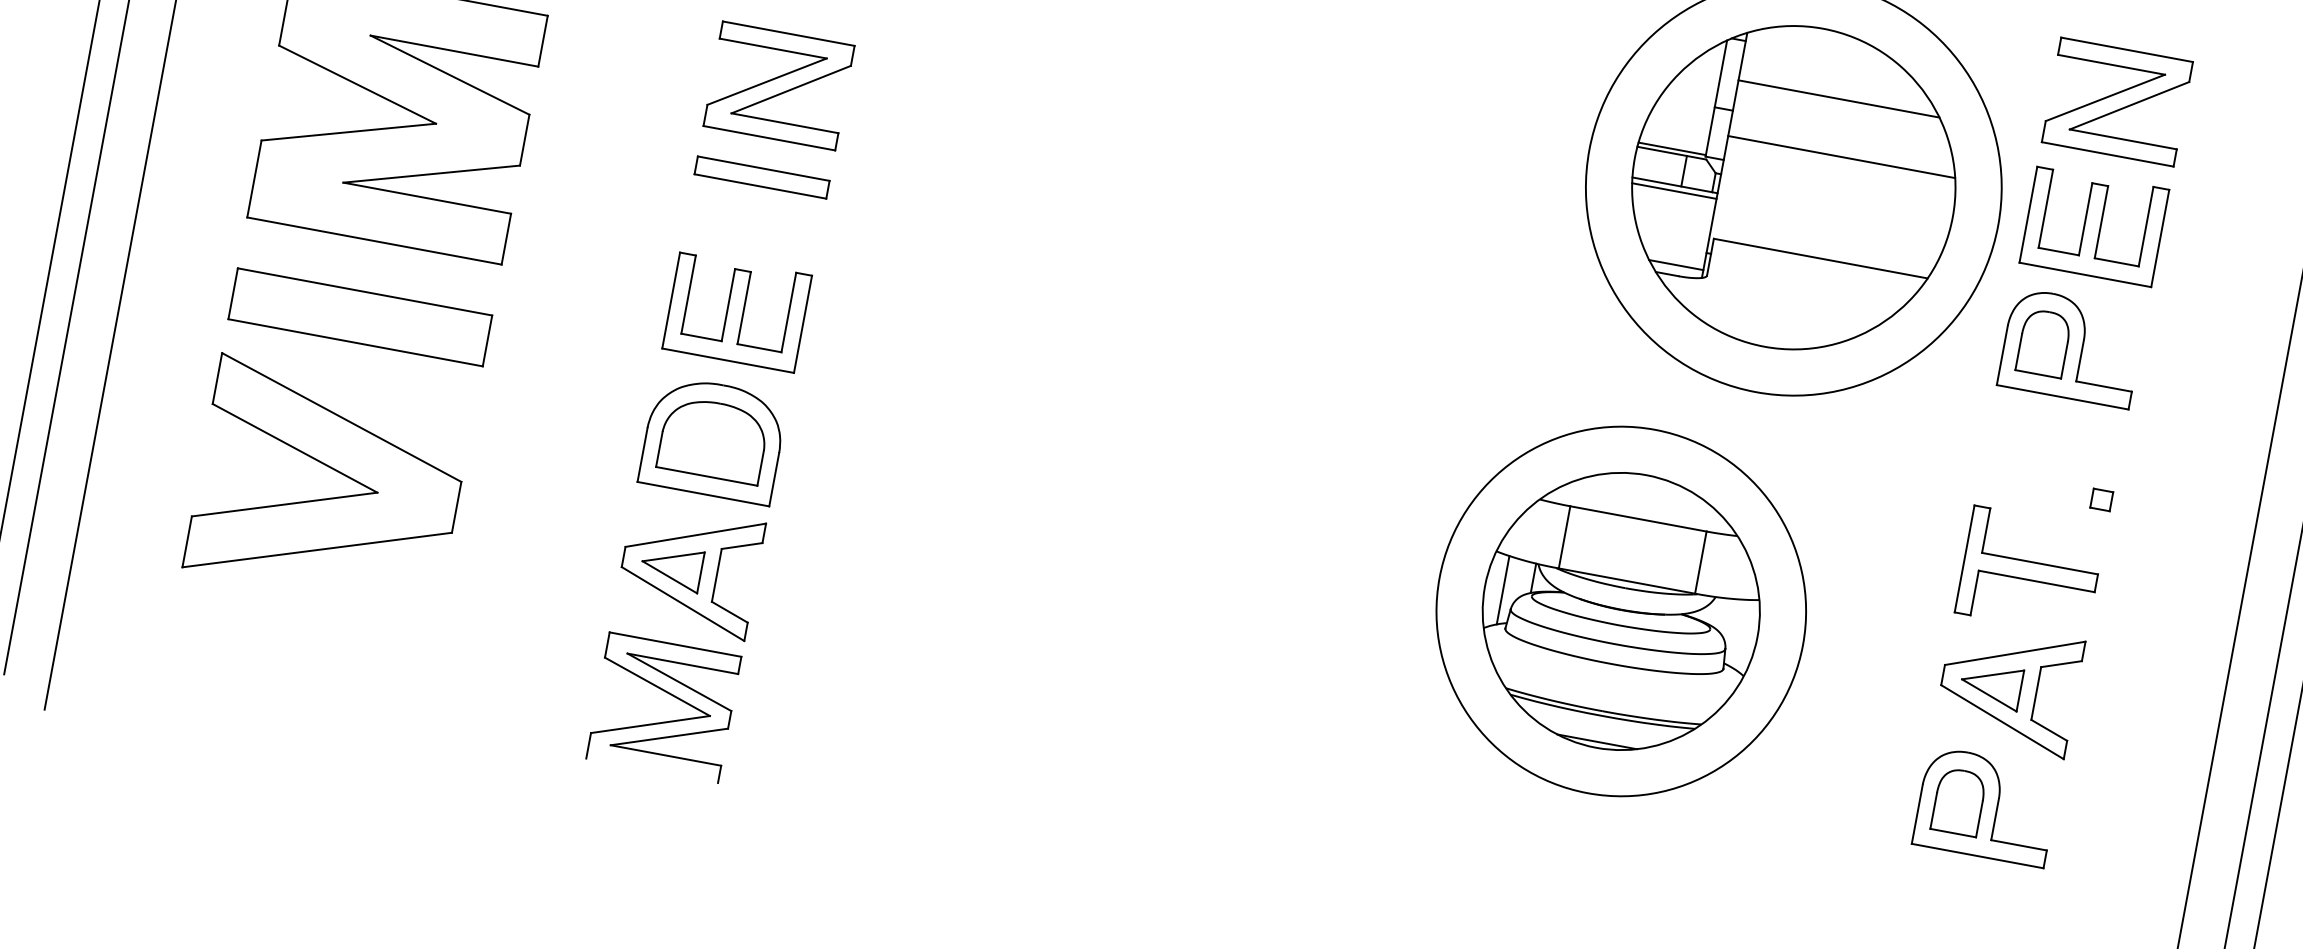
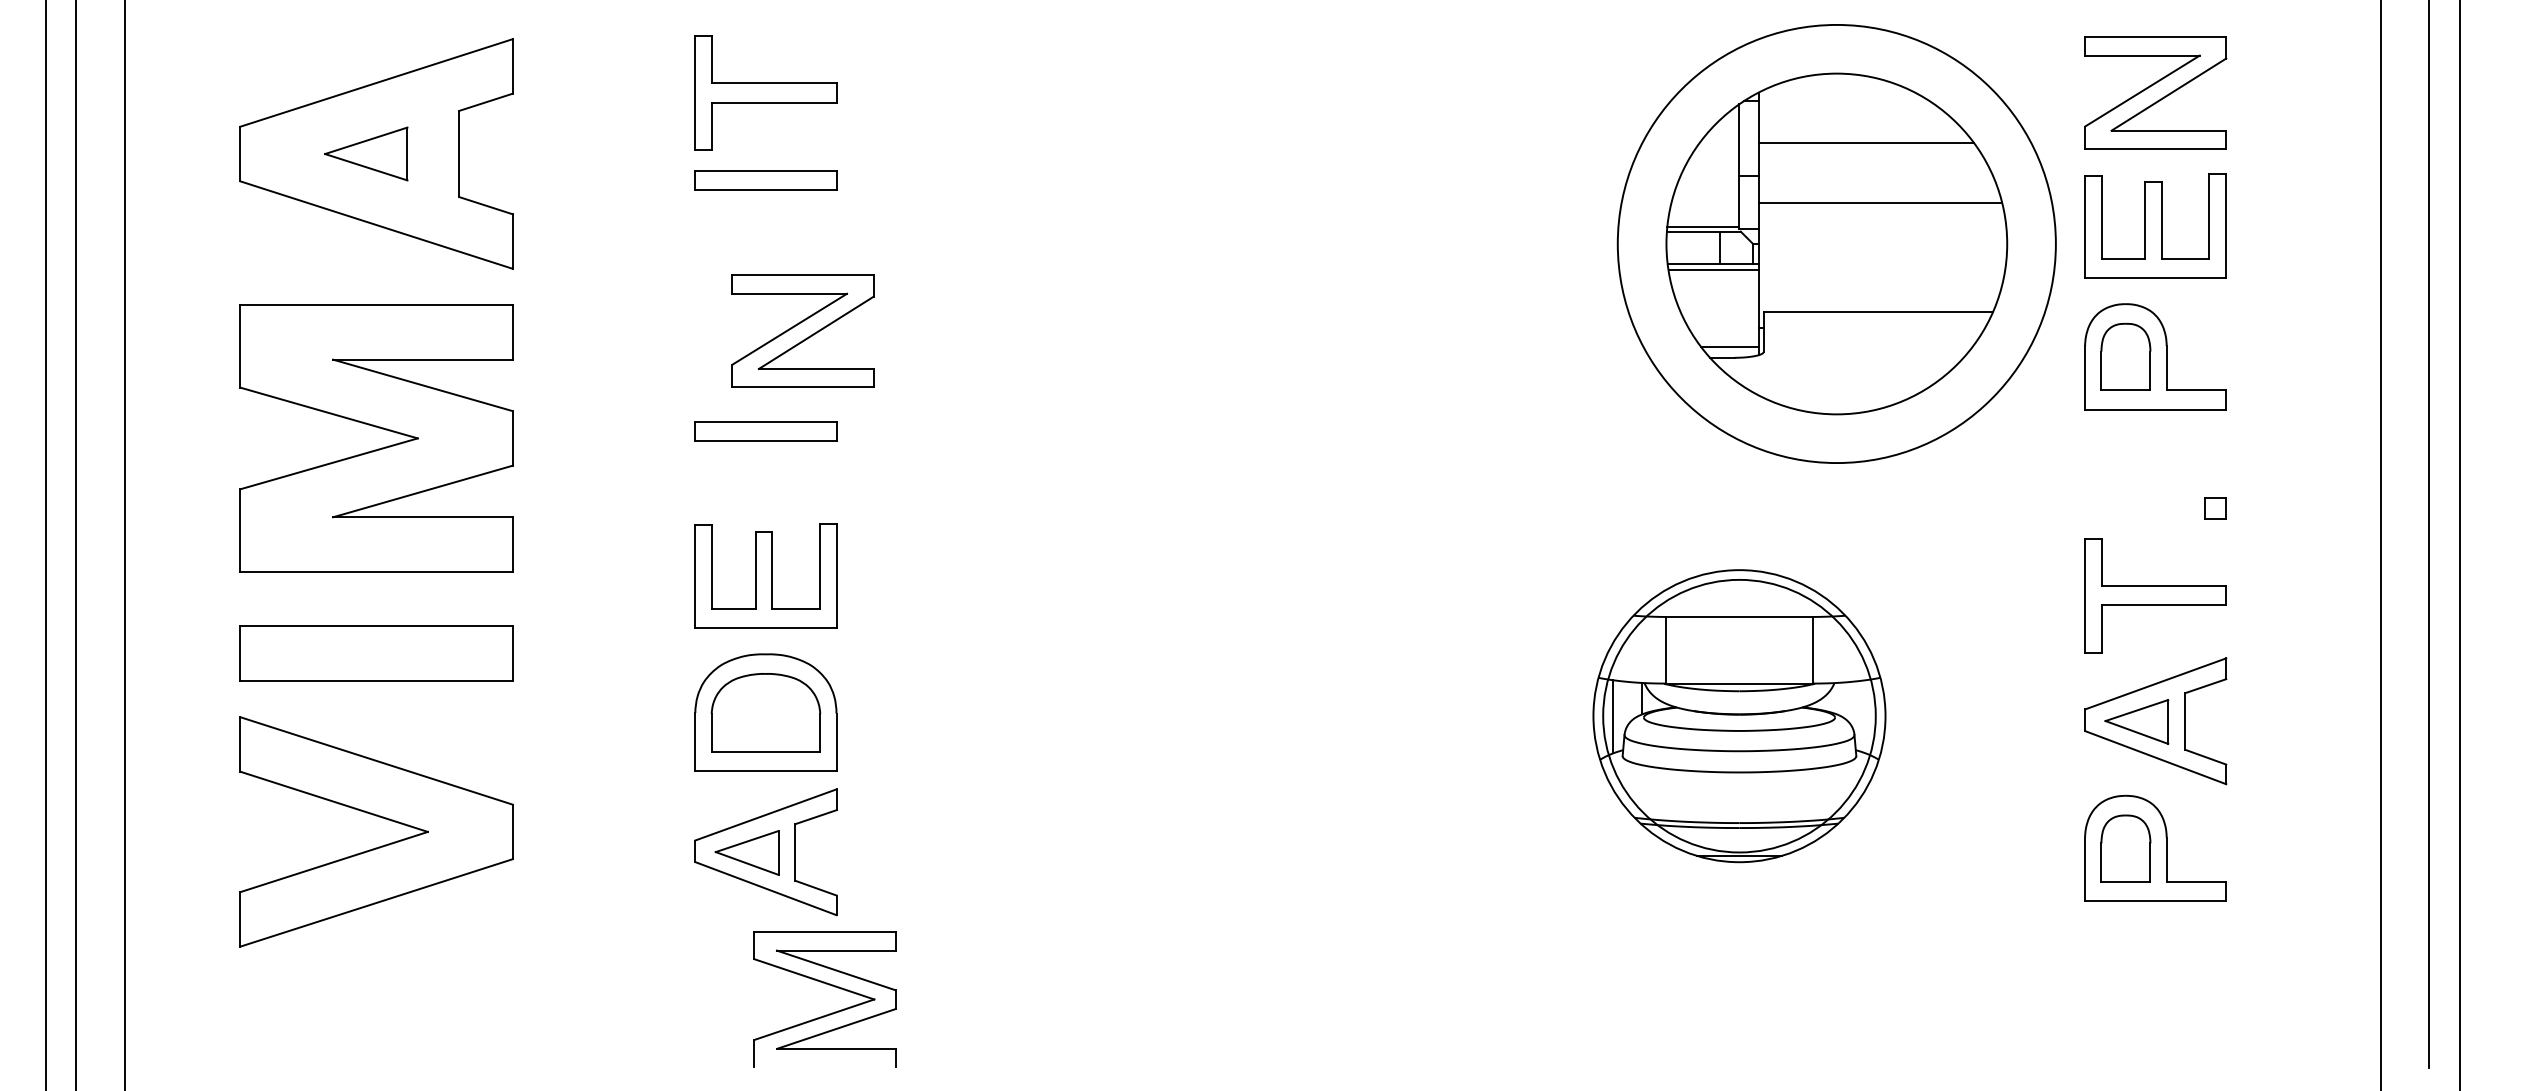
part: (778, 85) -> (802, 330), moved
circle: (1621, 610) -> (1739, 715), size x0.7
part: (670, 695) -> (829, 985), moved

